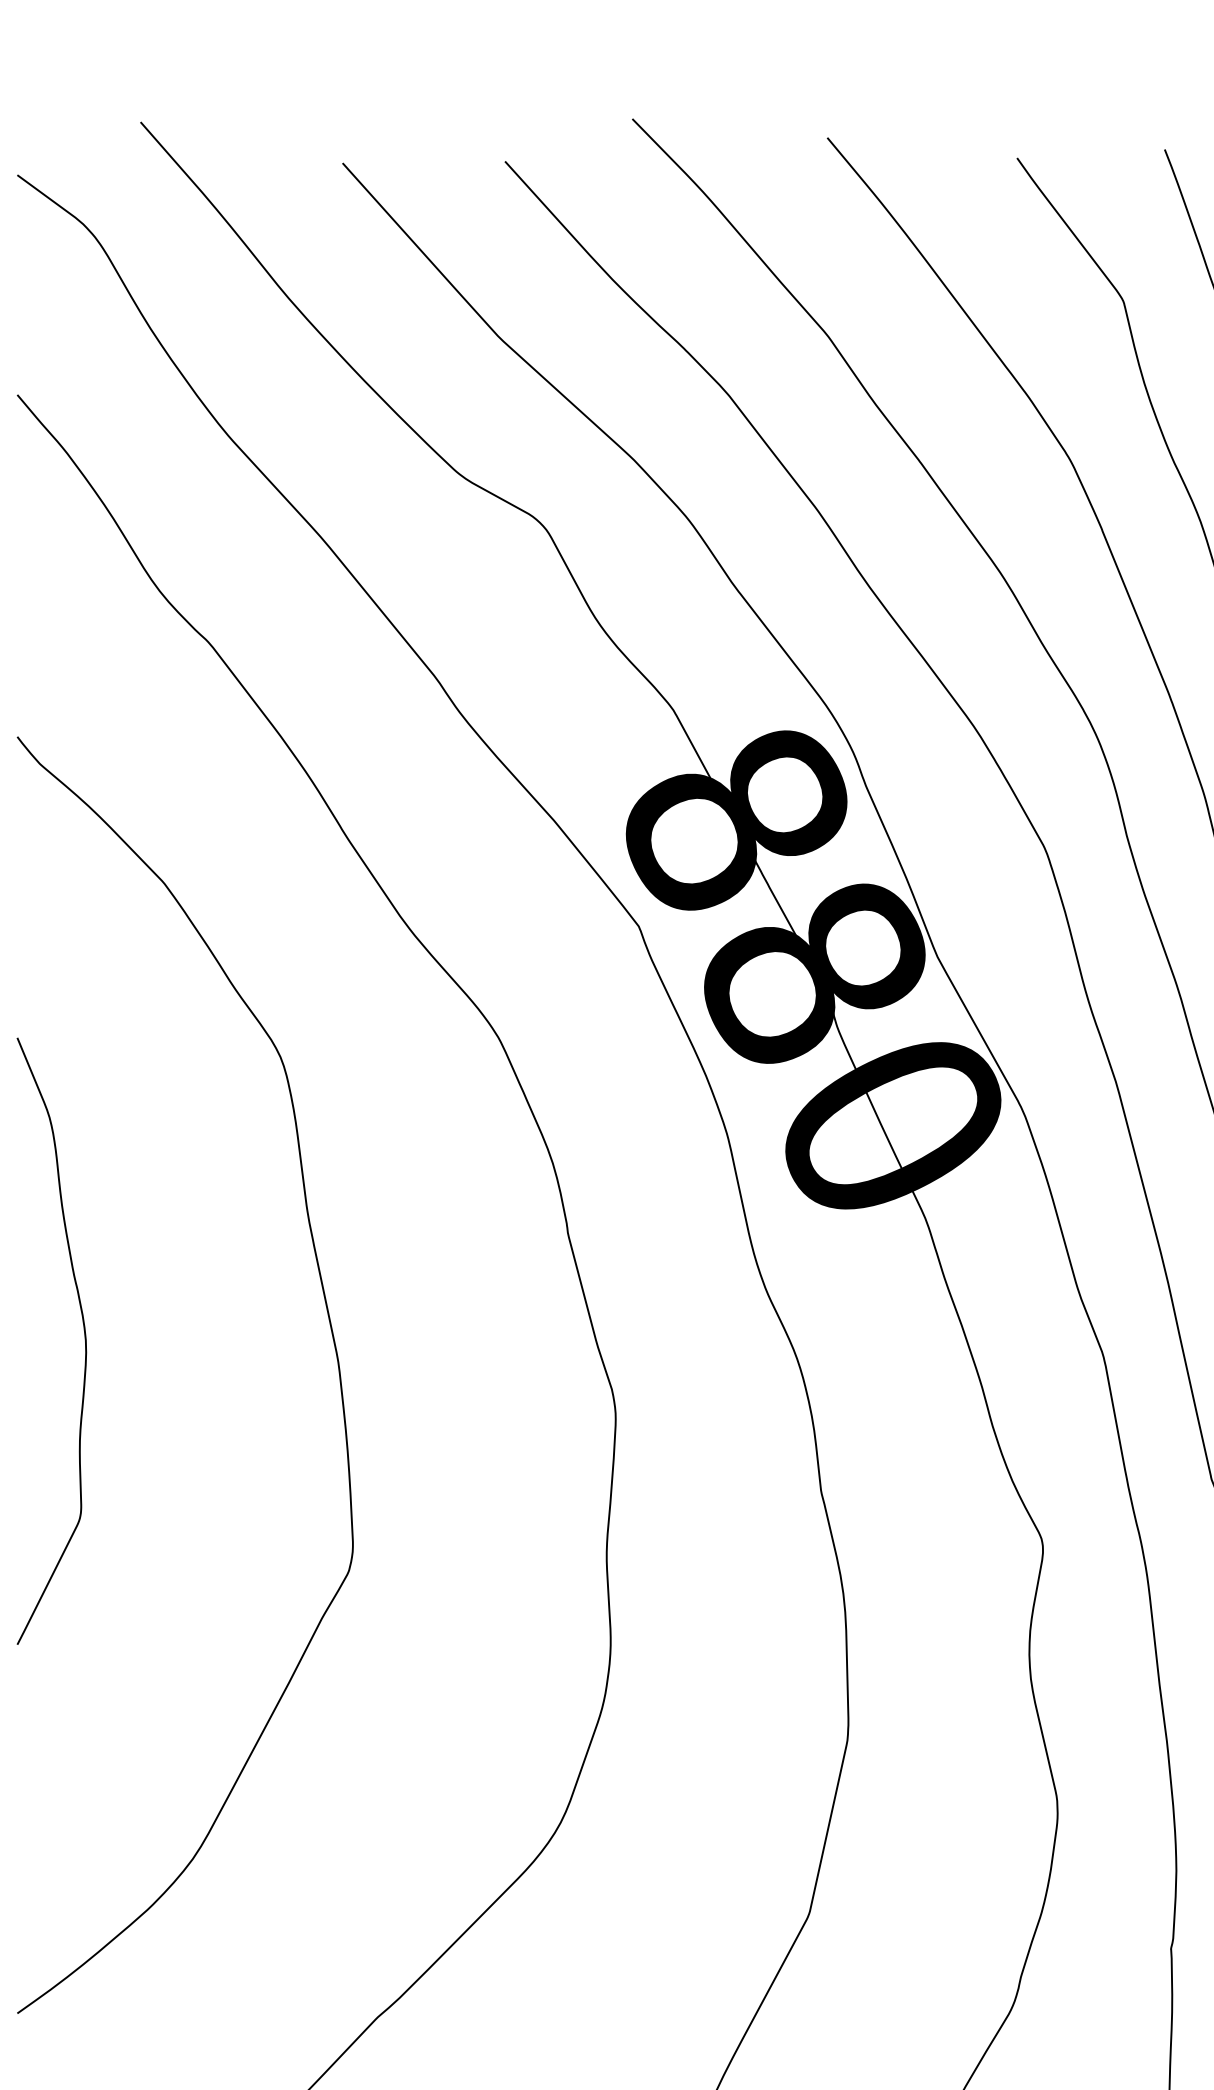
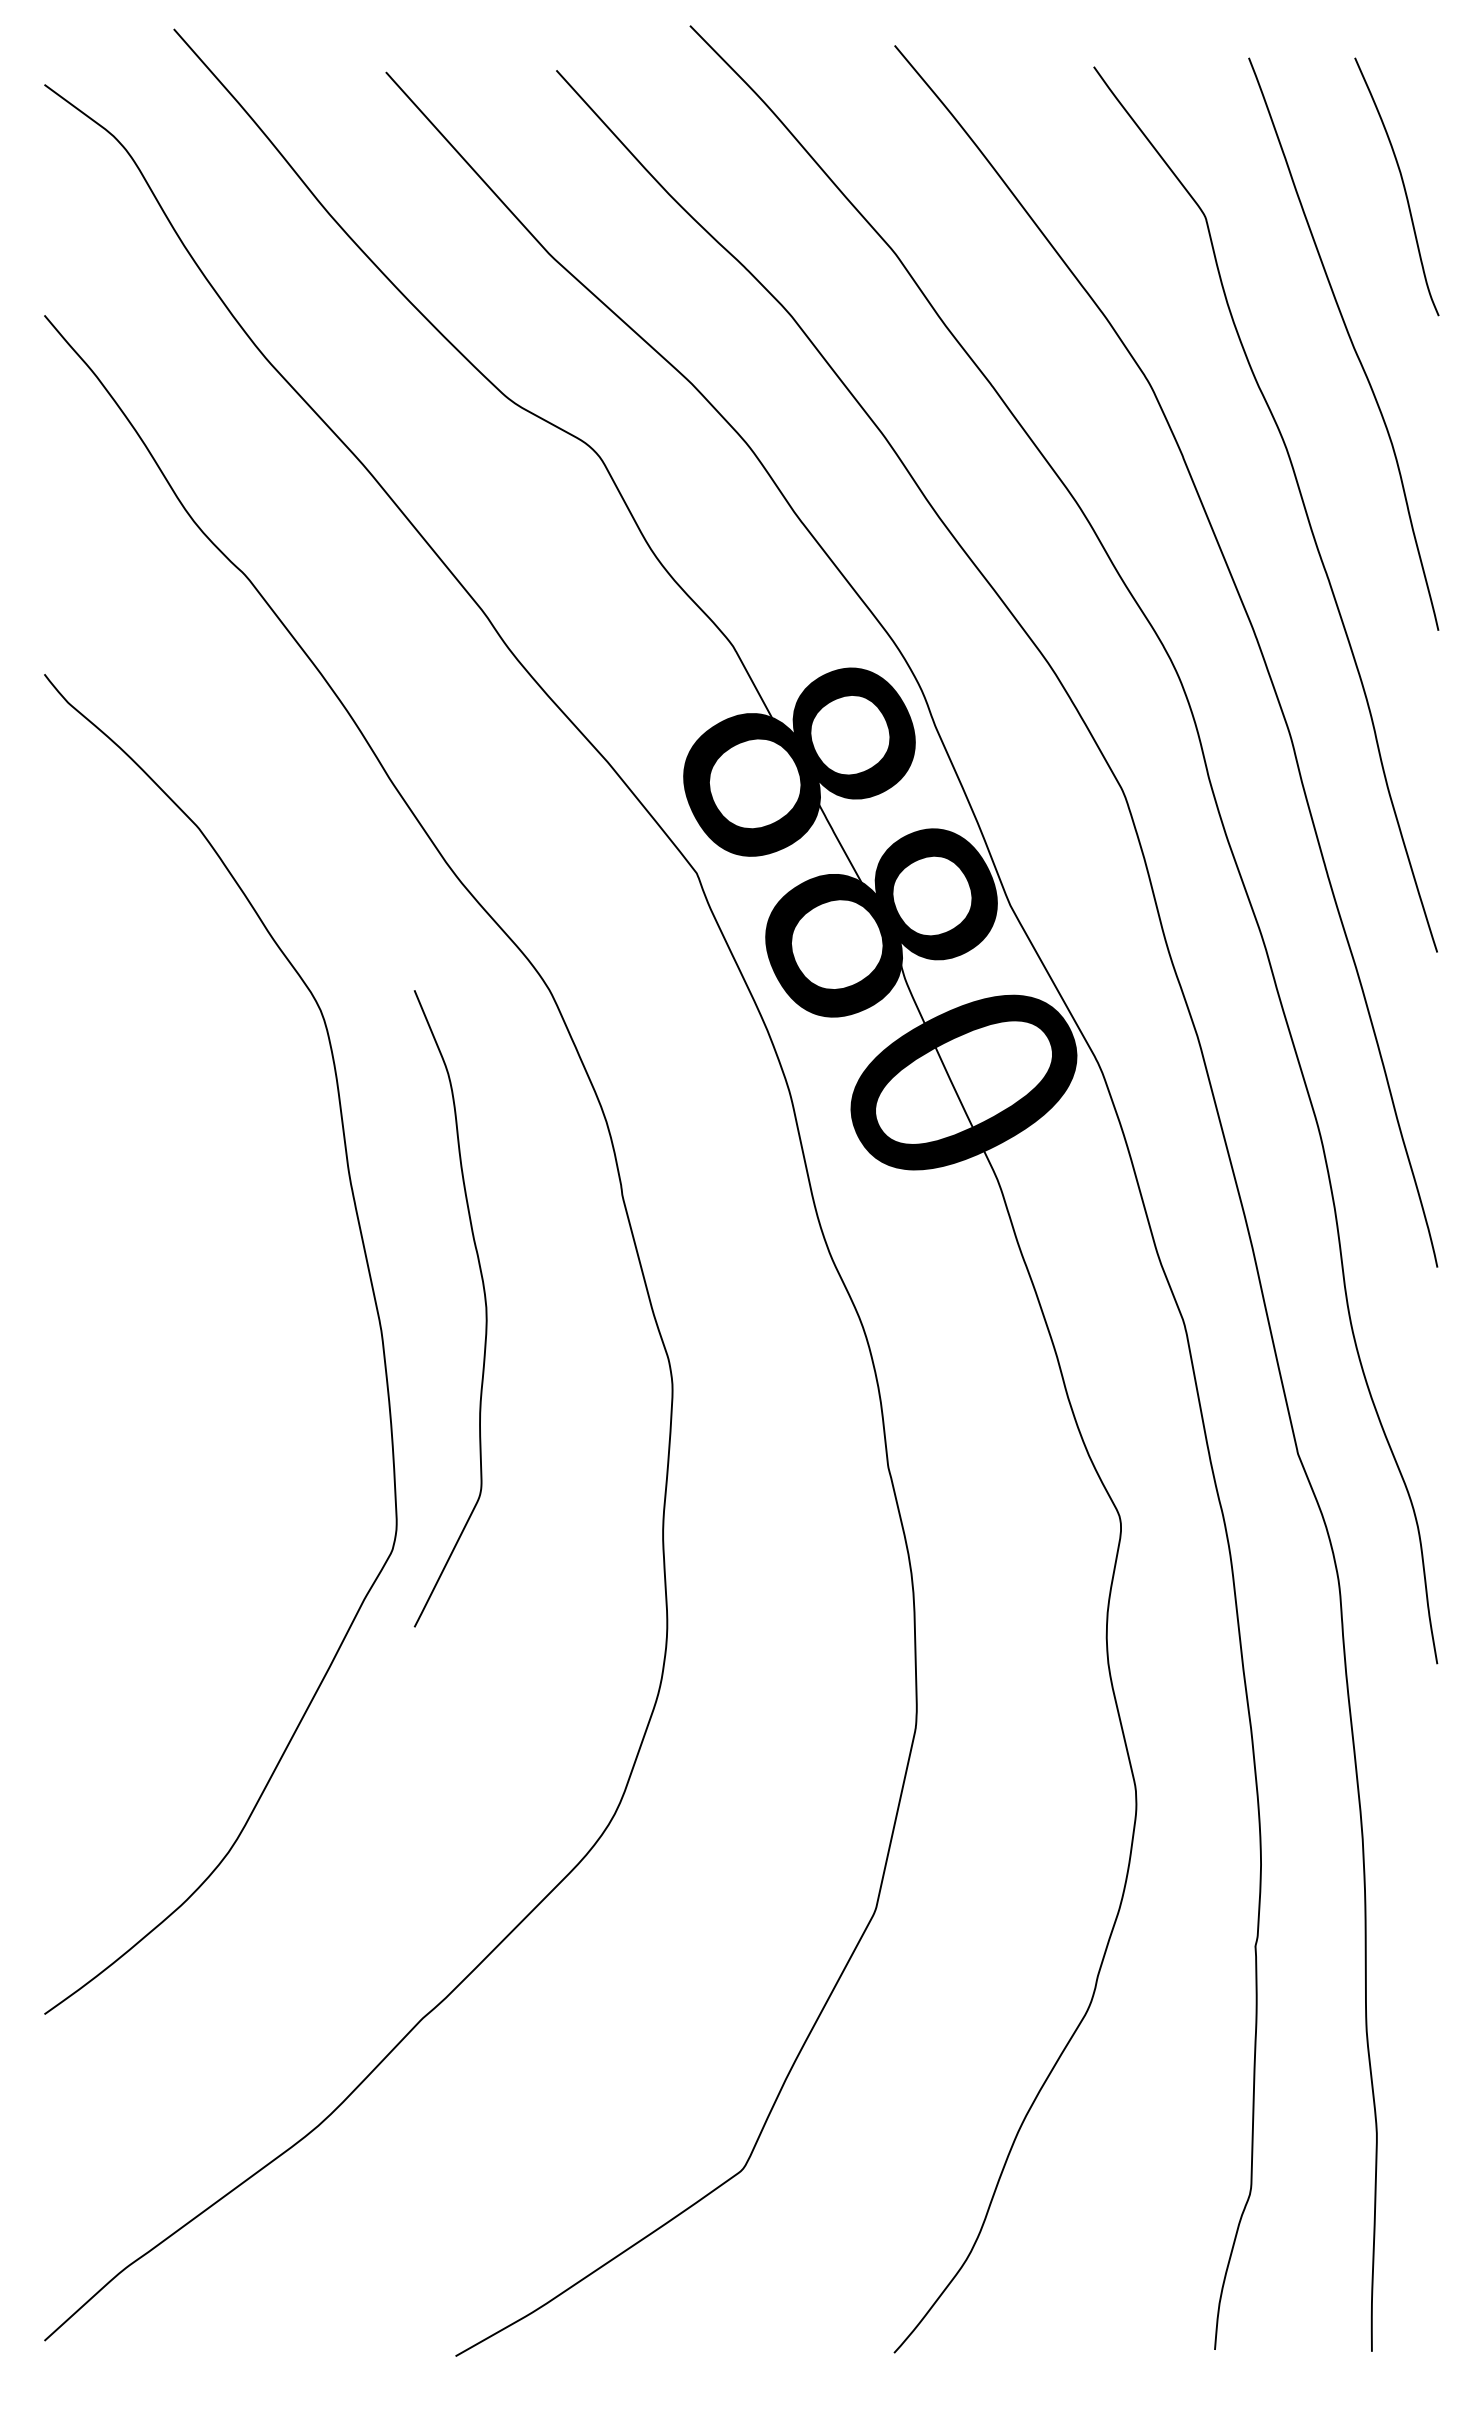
curve: (84, 1335) -> (484, 1302), moved

